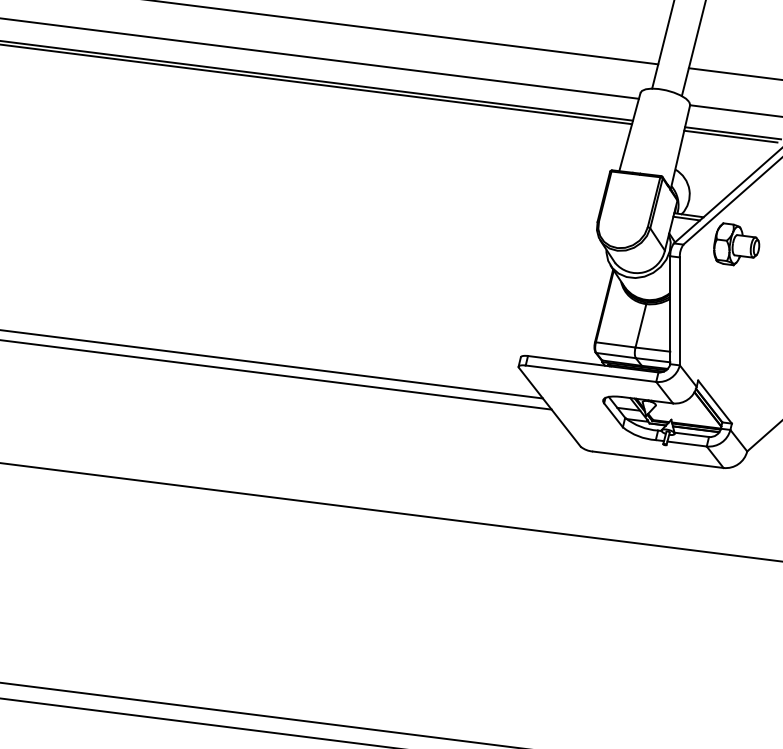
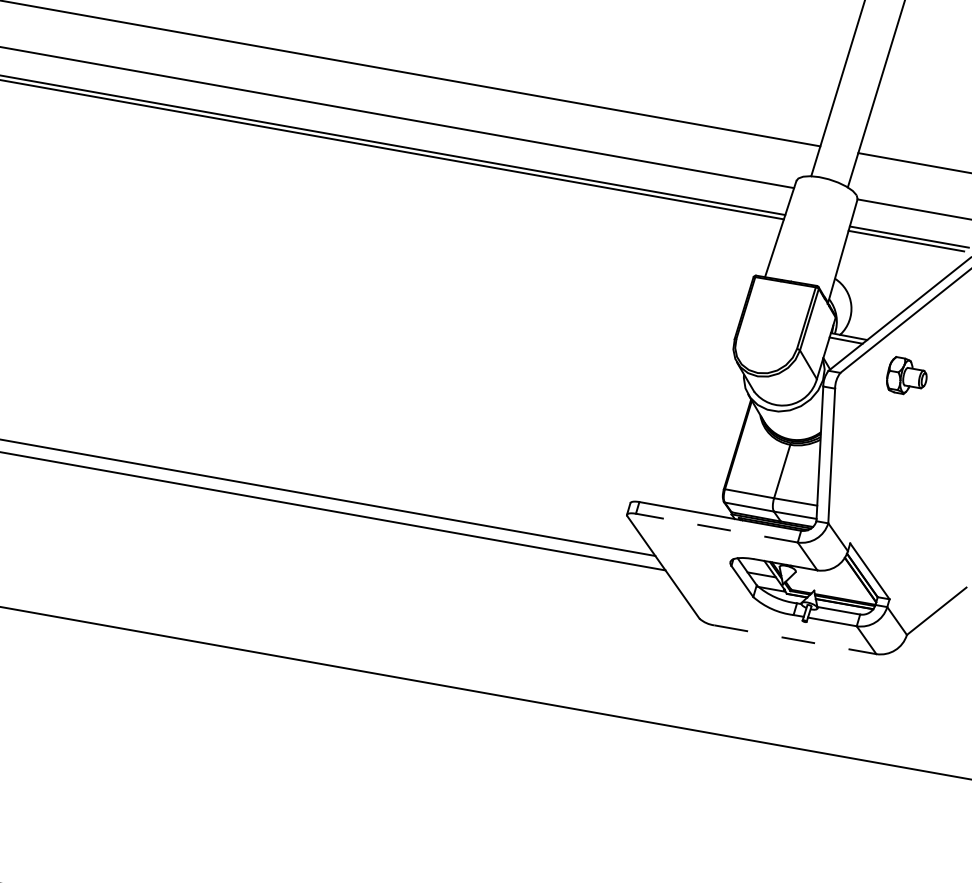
part: (736, 244) -> (906, 376), size x0.7
line: (590, 373) -> (716, 527), solid -> dashed
line: (658, 459) -> (795, 639), solid -> dashed

